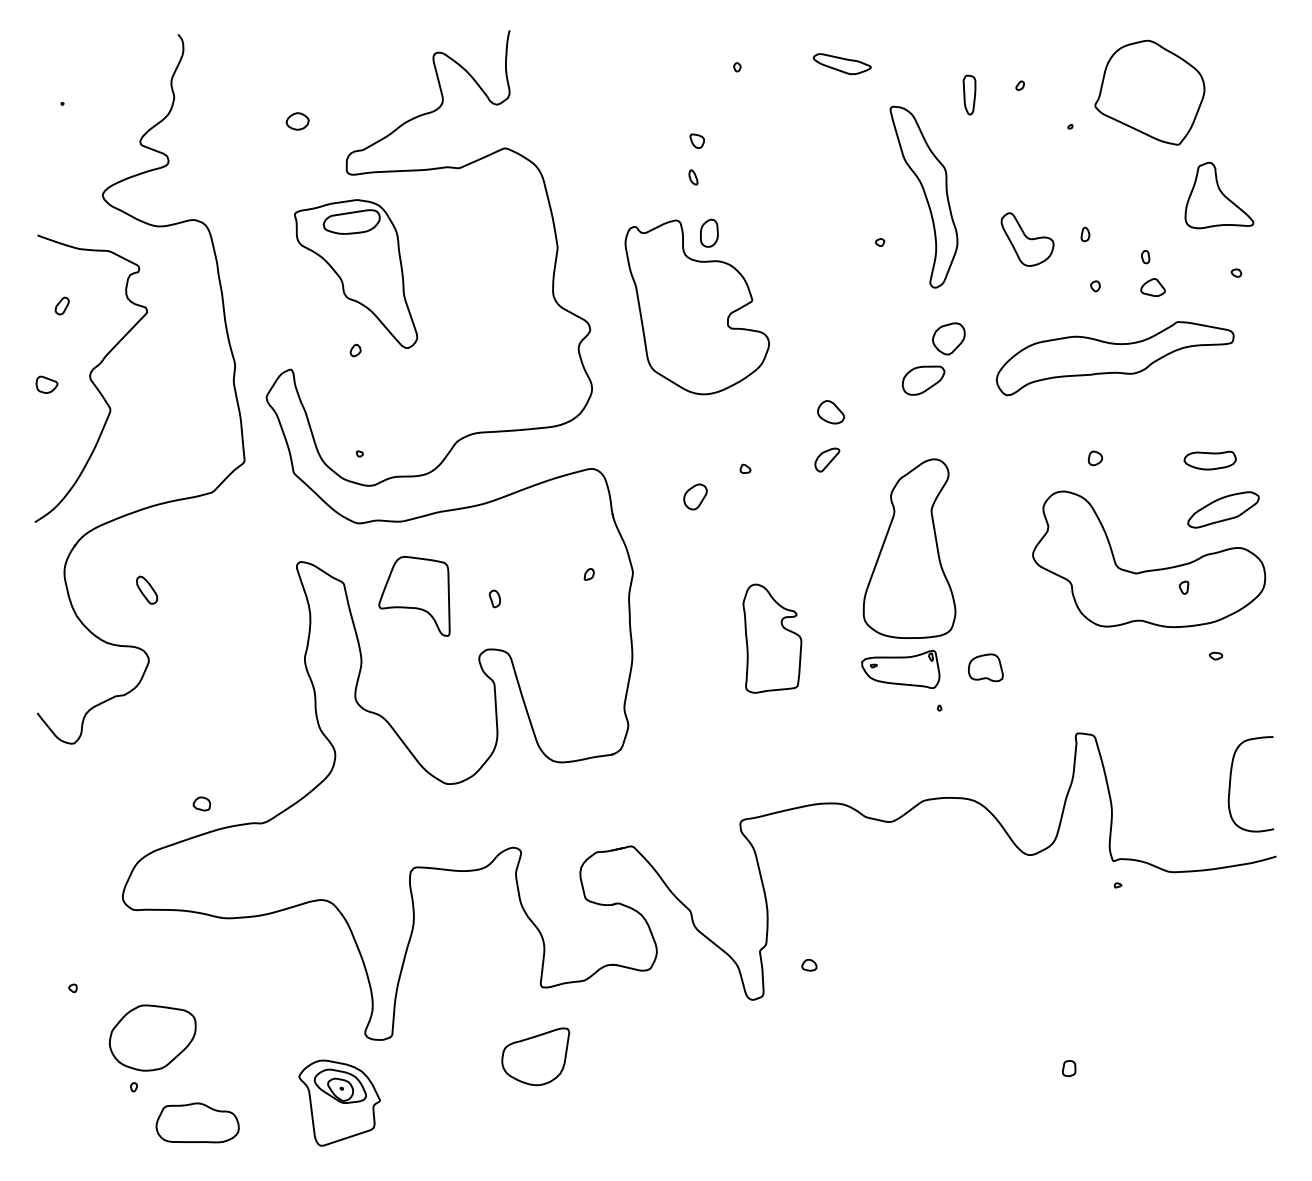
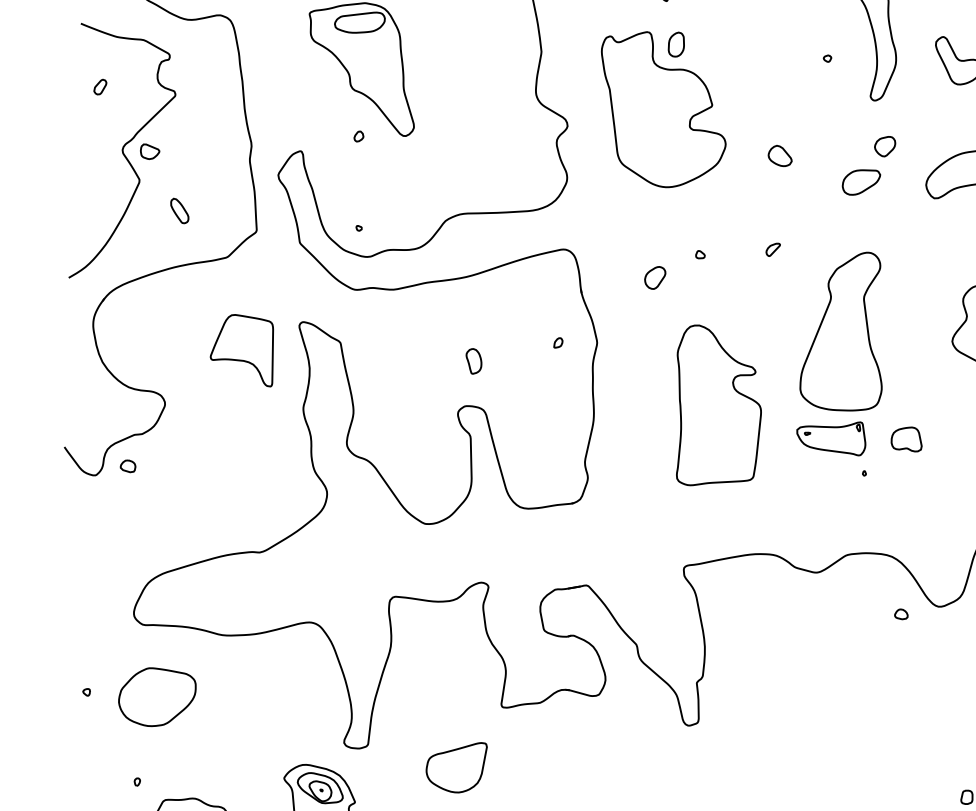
part: (948, 339) -> (884, 146), size x0.71
part: (46, 384) -> (149, 151), moved
part: (831, 412) -> (780, 156), moved
part: (826, 460) -> (772, 250), size x0.62
part: (147, 589) -> (180, 210), moved
part: (414, 596) -> (242, 350), moved
part: (494, 598) -> (473, 361), size x1.67
part: (772, 638) -> (718, 405), size x1.67
part: (201, 803) -> (127, 465), moved
part: (809, 964) -> (901, 613), moved
part: (152, 1037) -> (157, 696), moved
part: (535, 1056) -> (456, 766), moved

